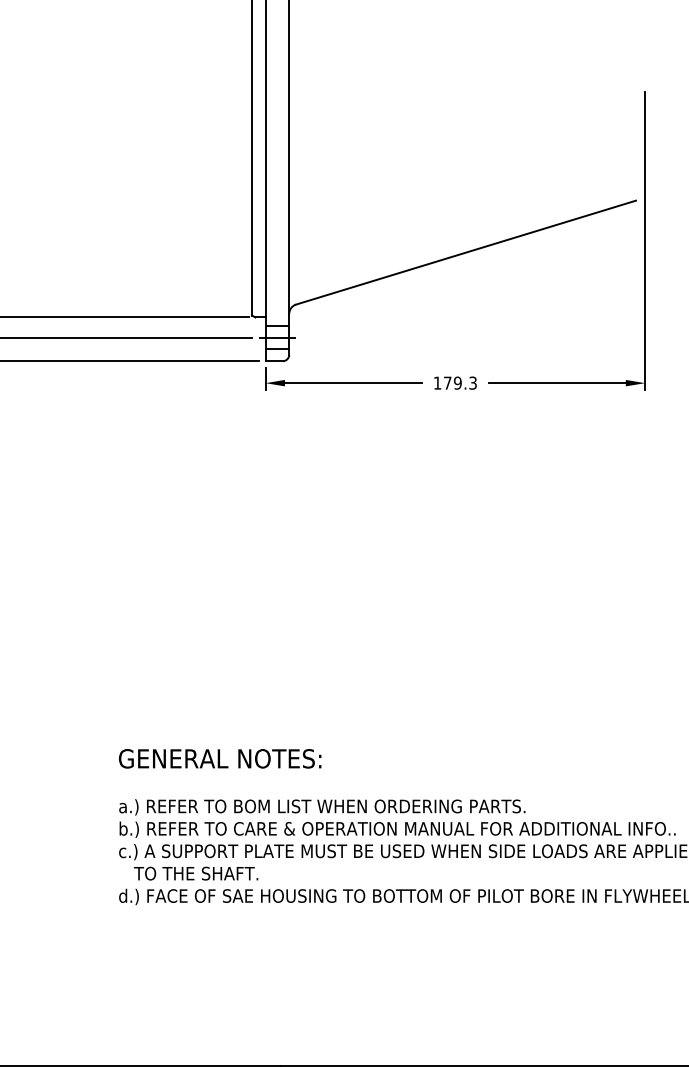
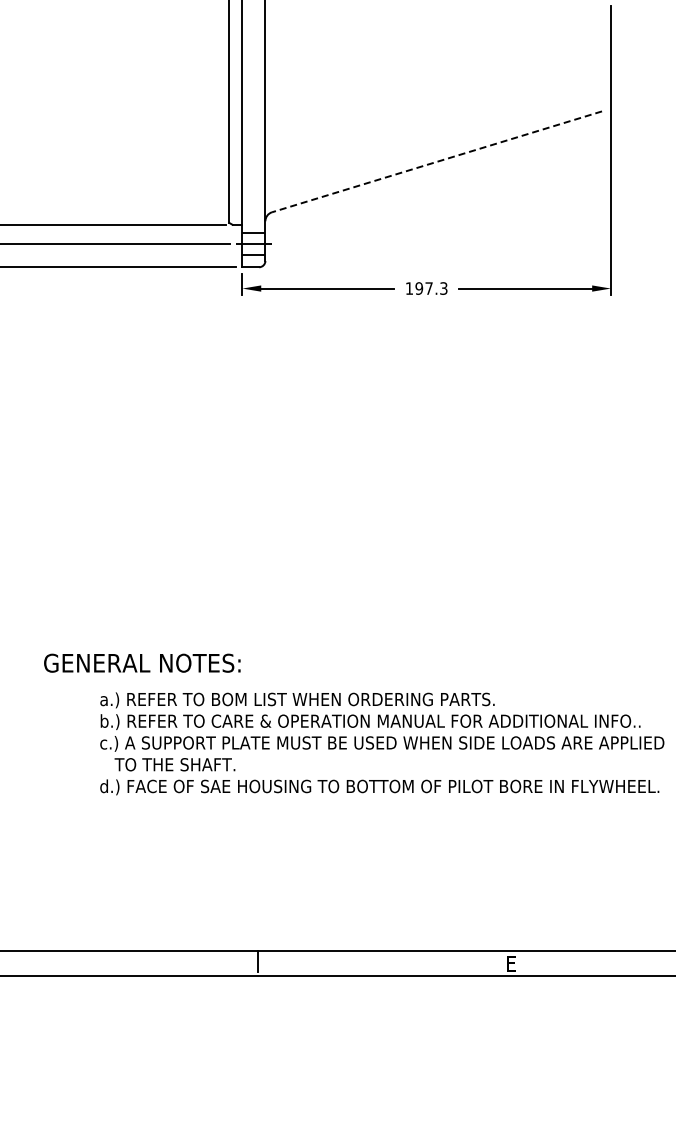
line: (466, 252) -> (437, 161), solid -> dashed
text: (452, 383) -> (423, 288), 179.3 -> 197.3
text: (220, 758) -> (142, 662), moved

